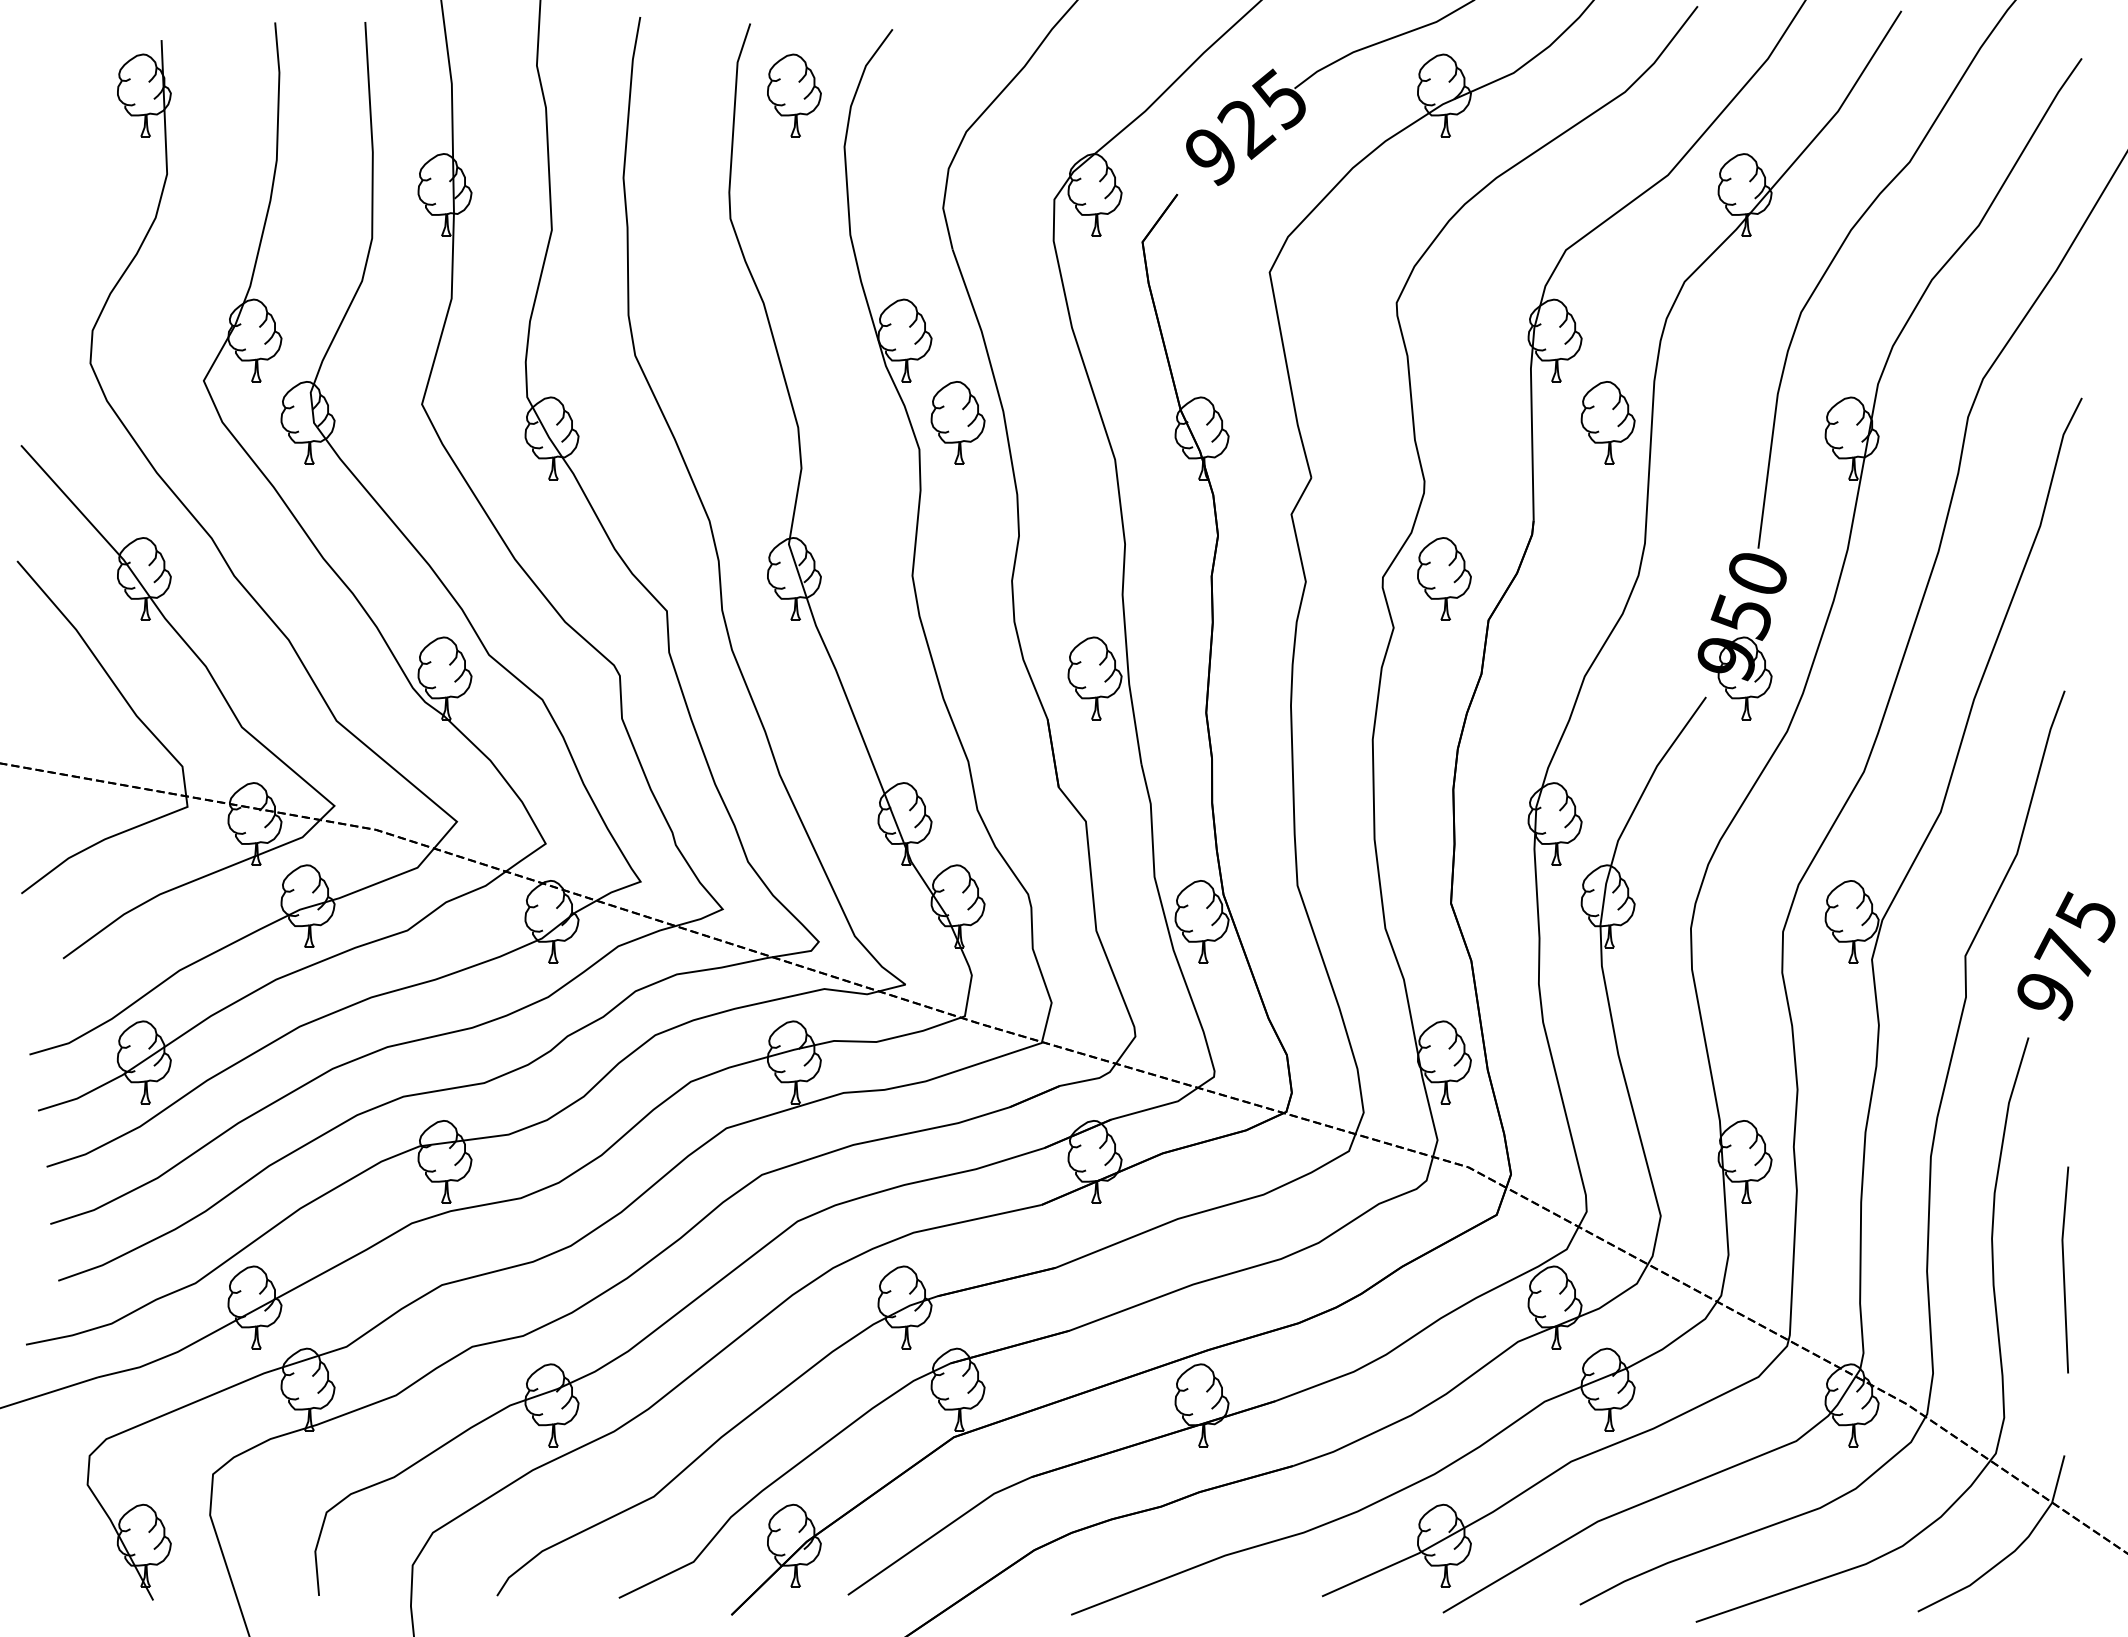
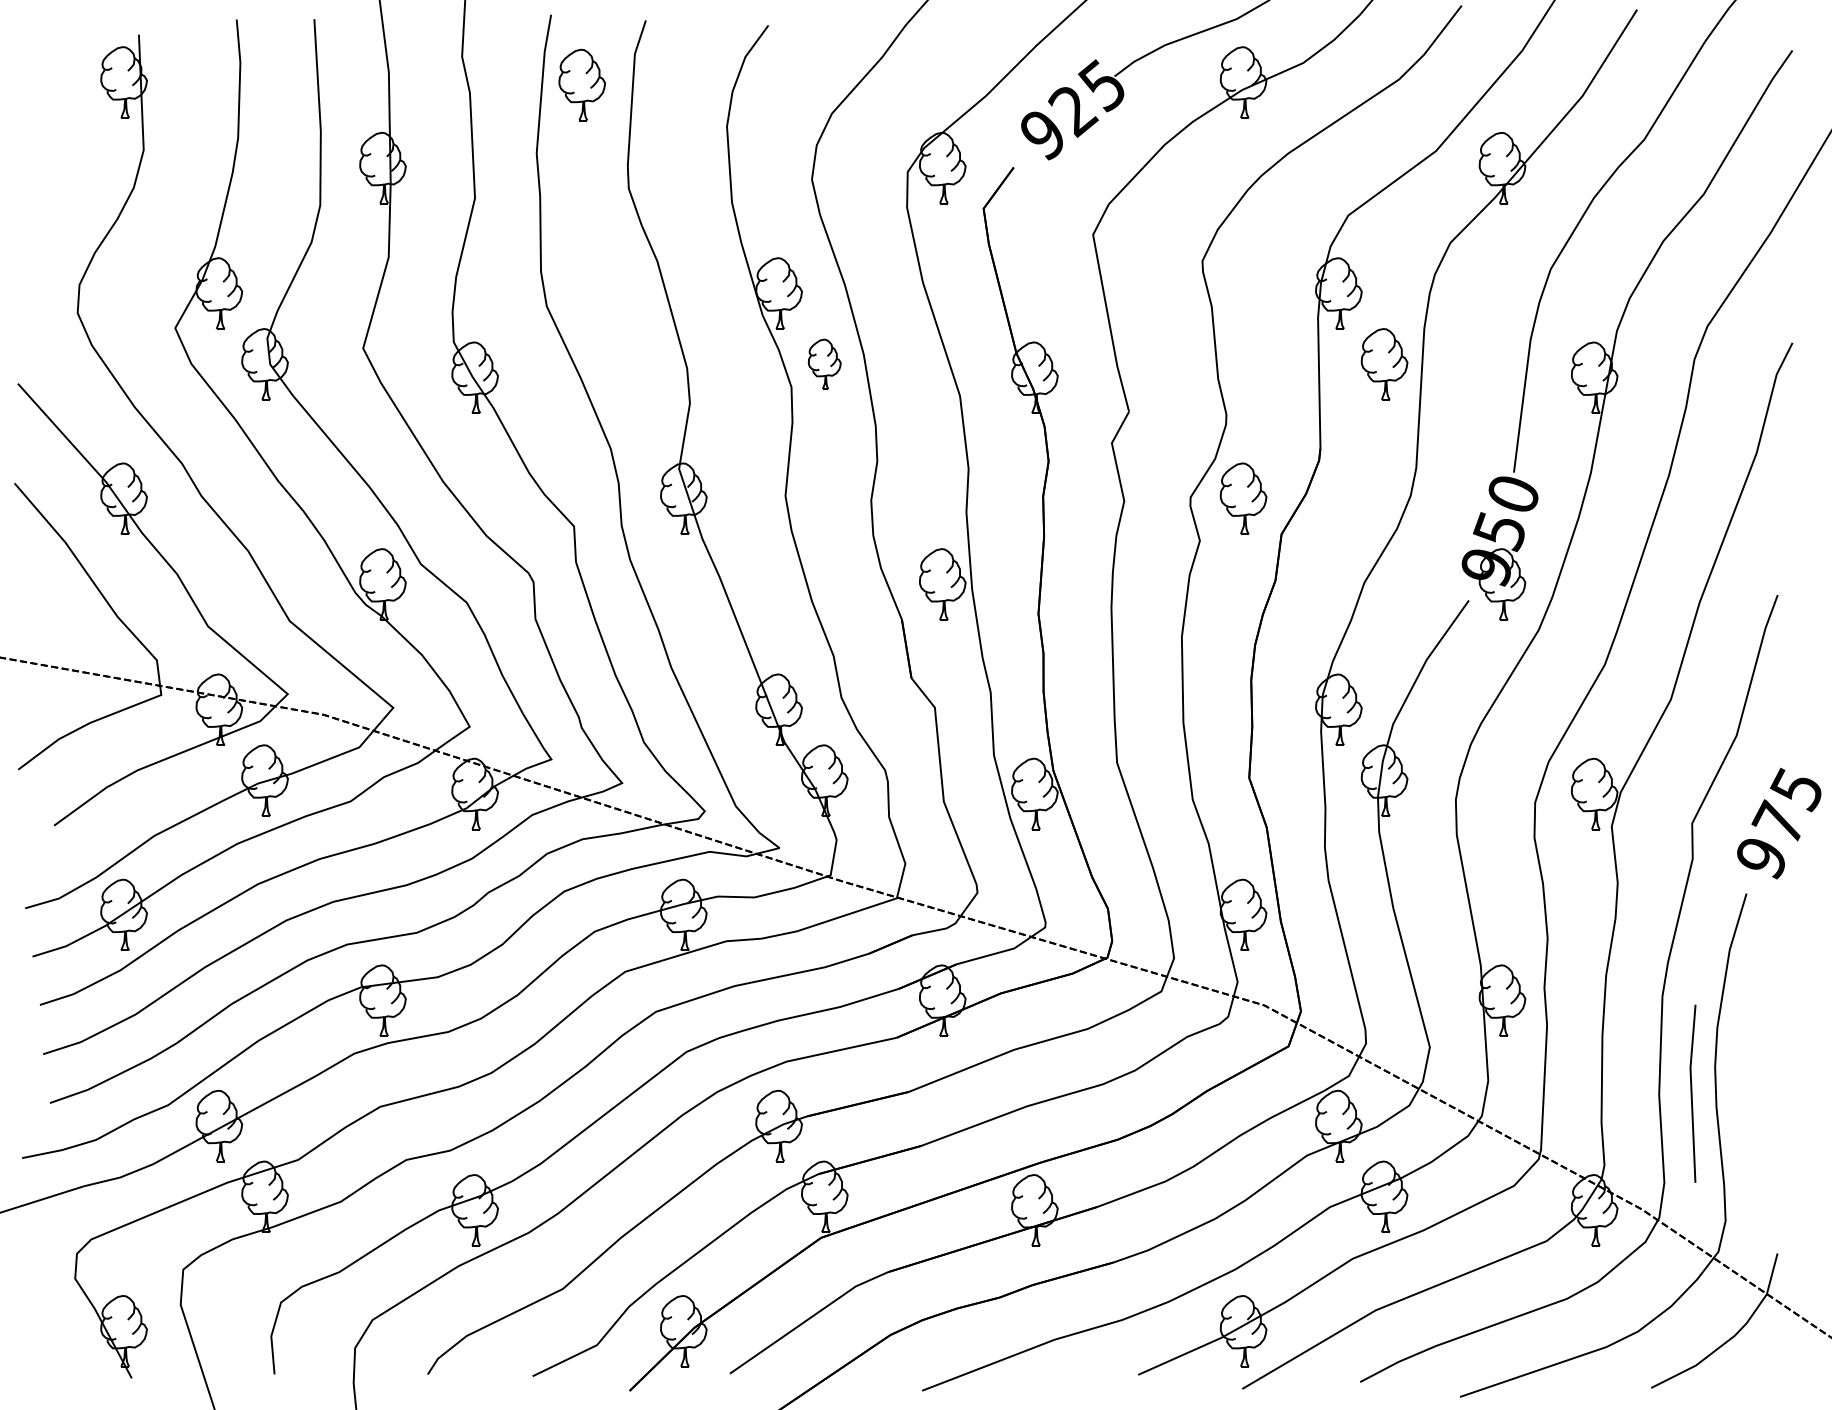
part: (794, 95) -> (582, 85), moved
part: (957, 422) -> (824, 364), size x0.7
line: (2064, 1269) -> (1692, 1093), moved

